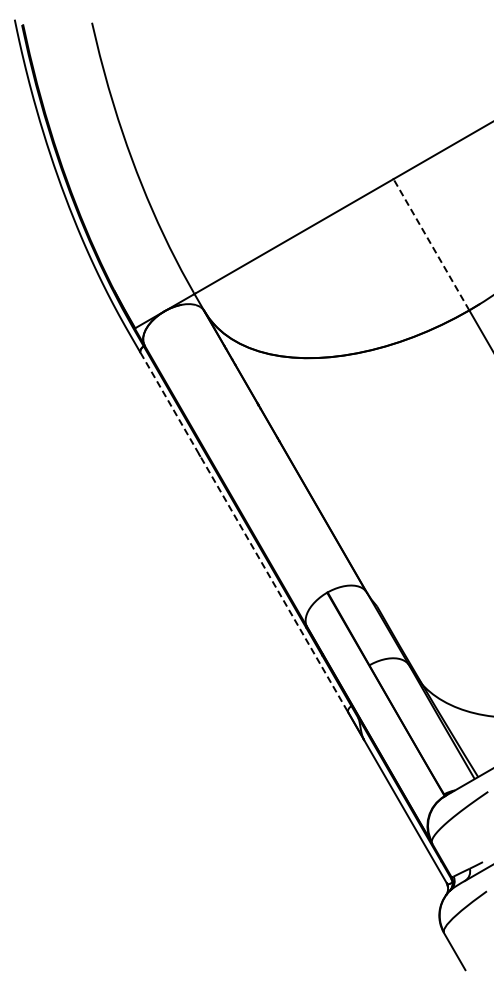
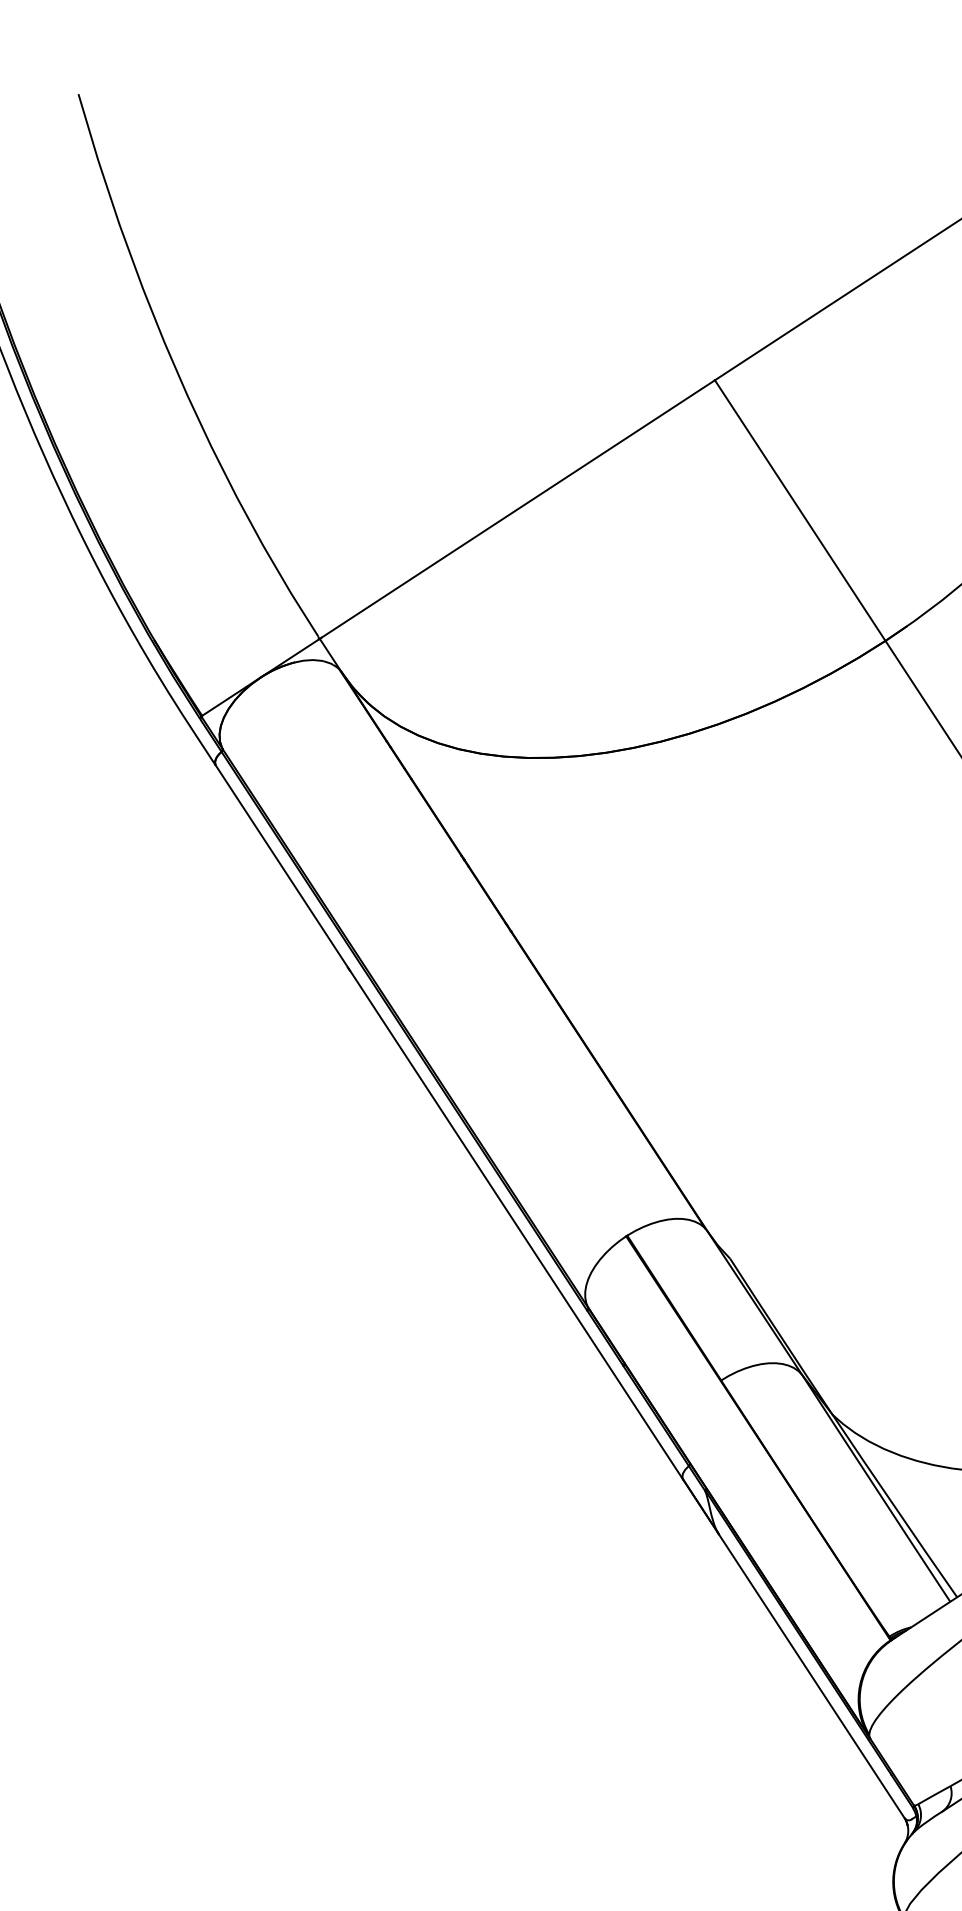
line: (431, 244) -> (800, 510), dashed -> solid
line: (244, 532) -> (449, 1122), dashed -> solid

